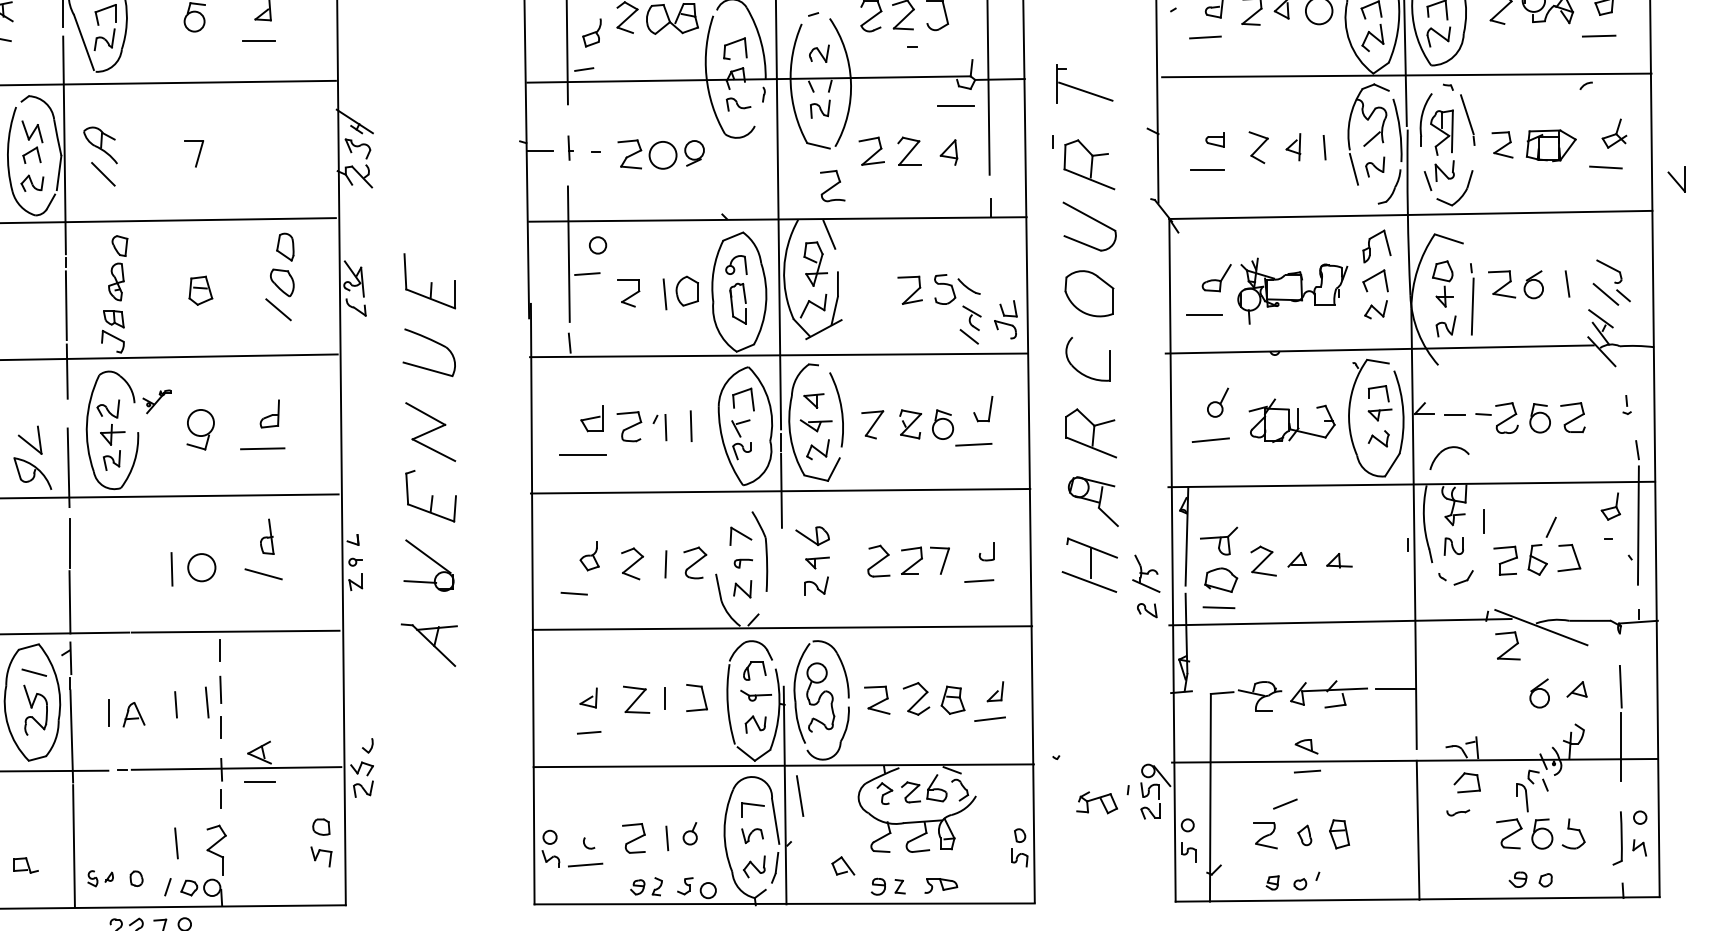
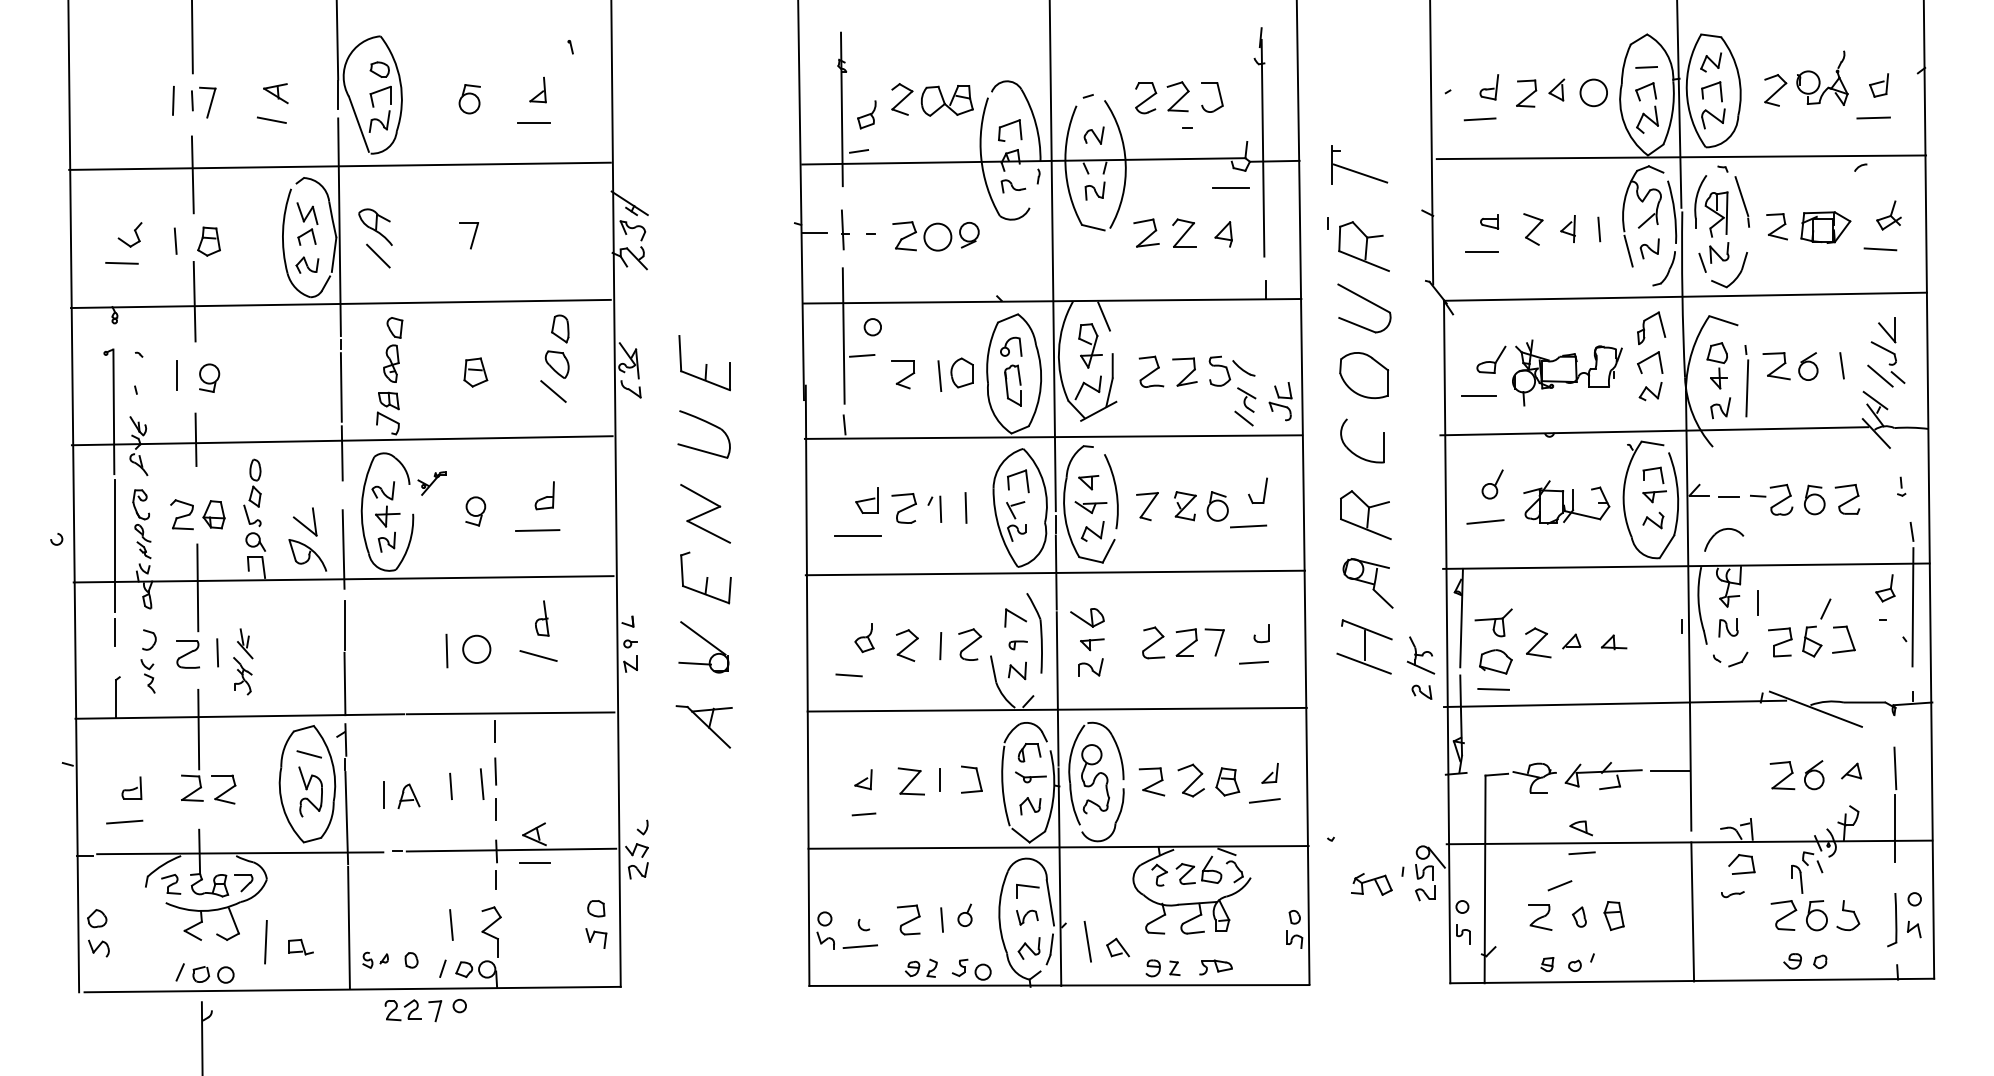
part: (570, 147) -> (845, 229), size x1.67
part: (1676, 179) -> (1887, 330), moved
part: (832, 185) -> (1151, 371), moved
part: (200, 429) -> (475, 511), size x0.71
line: (782, 606) -> (1057, 688), added
part: (1507, 645) -> (1782, 775), moved
line: (799, 795) -> (1087, 941), moved

